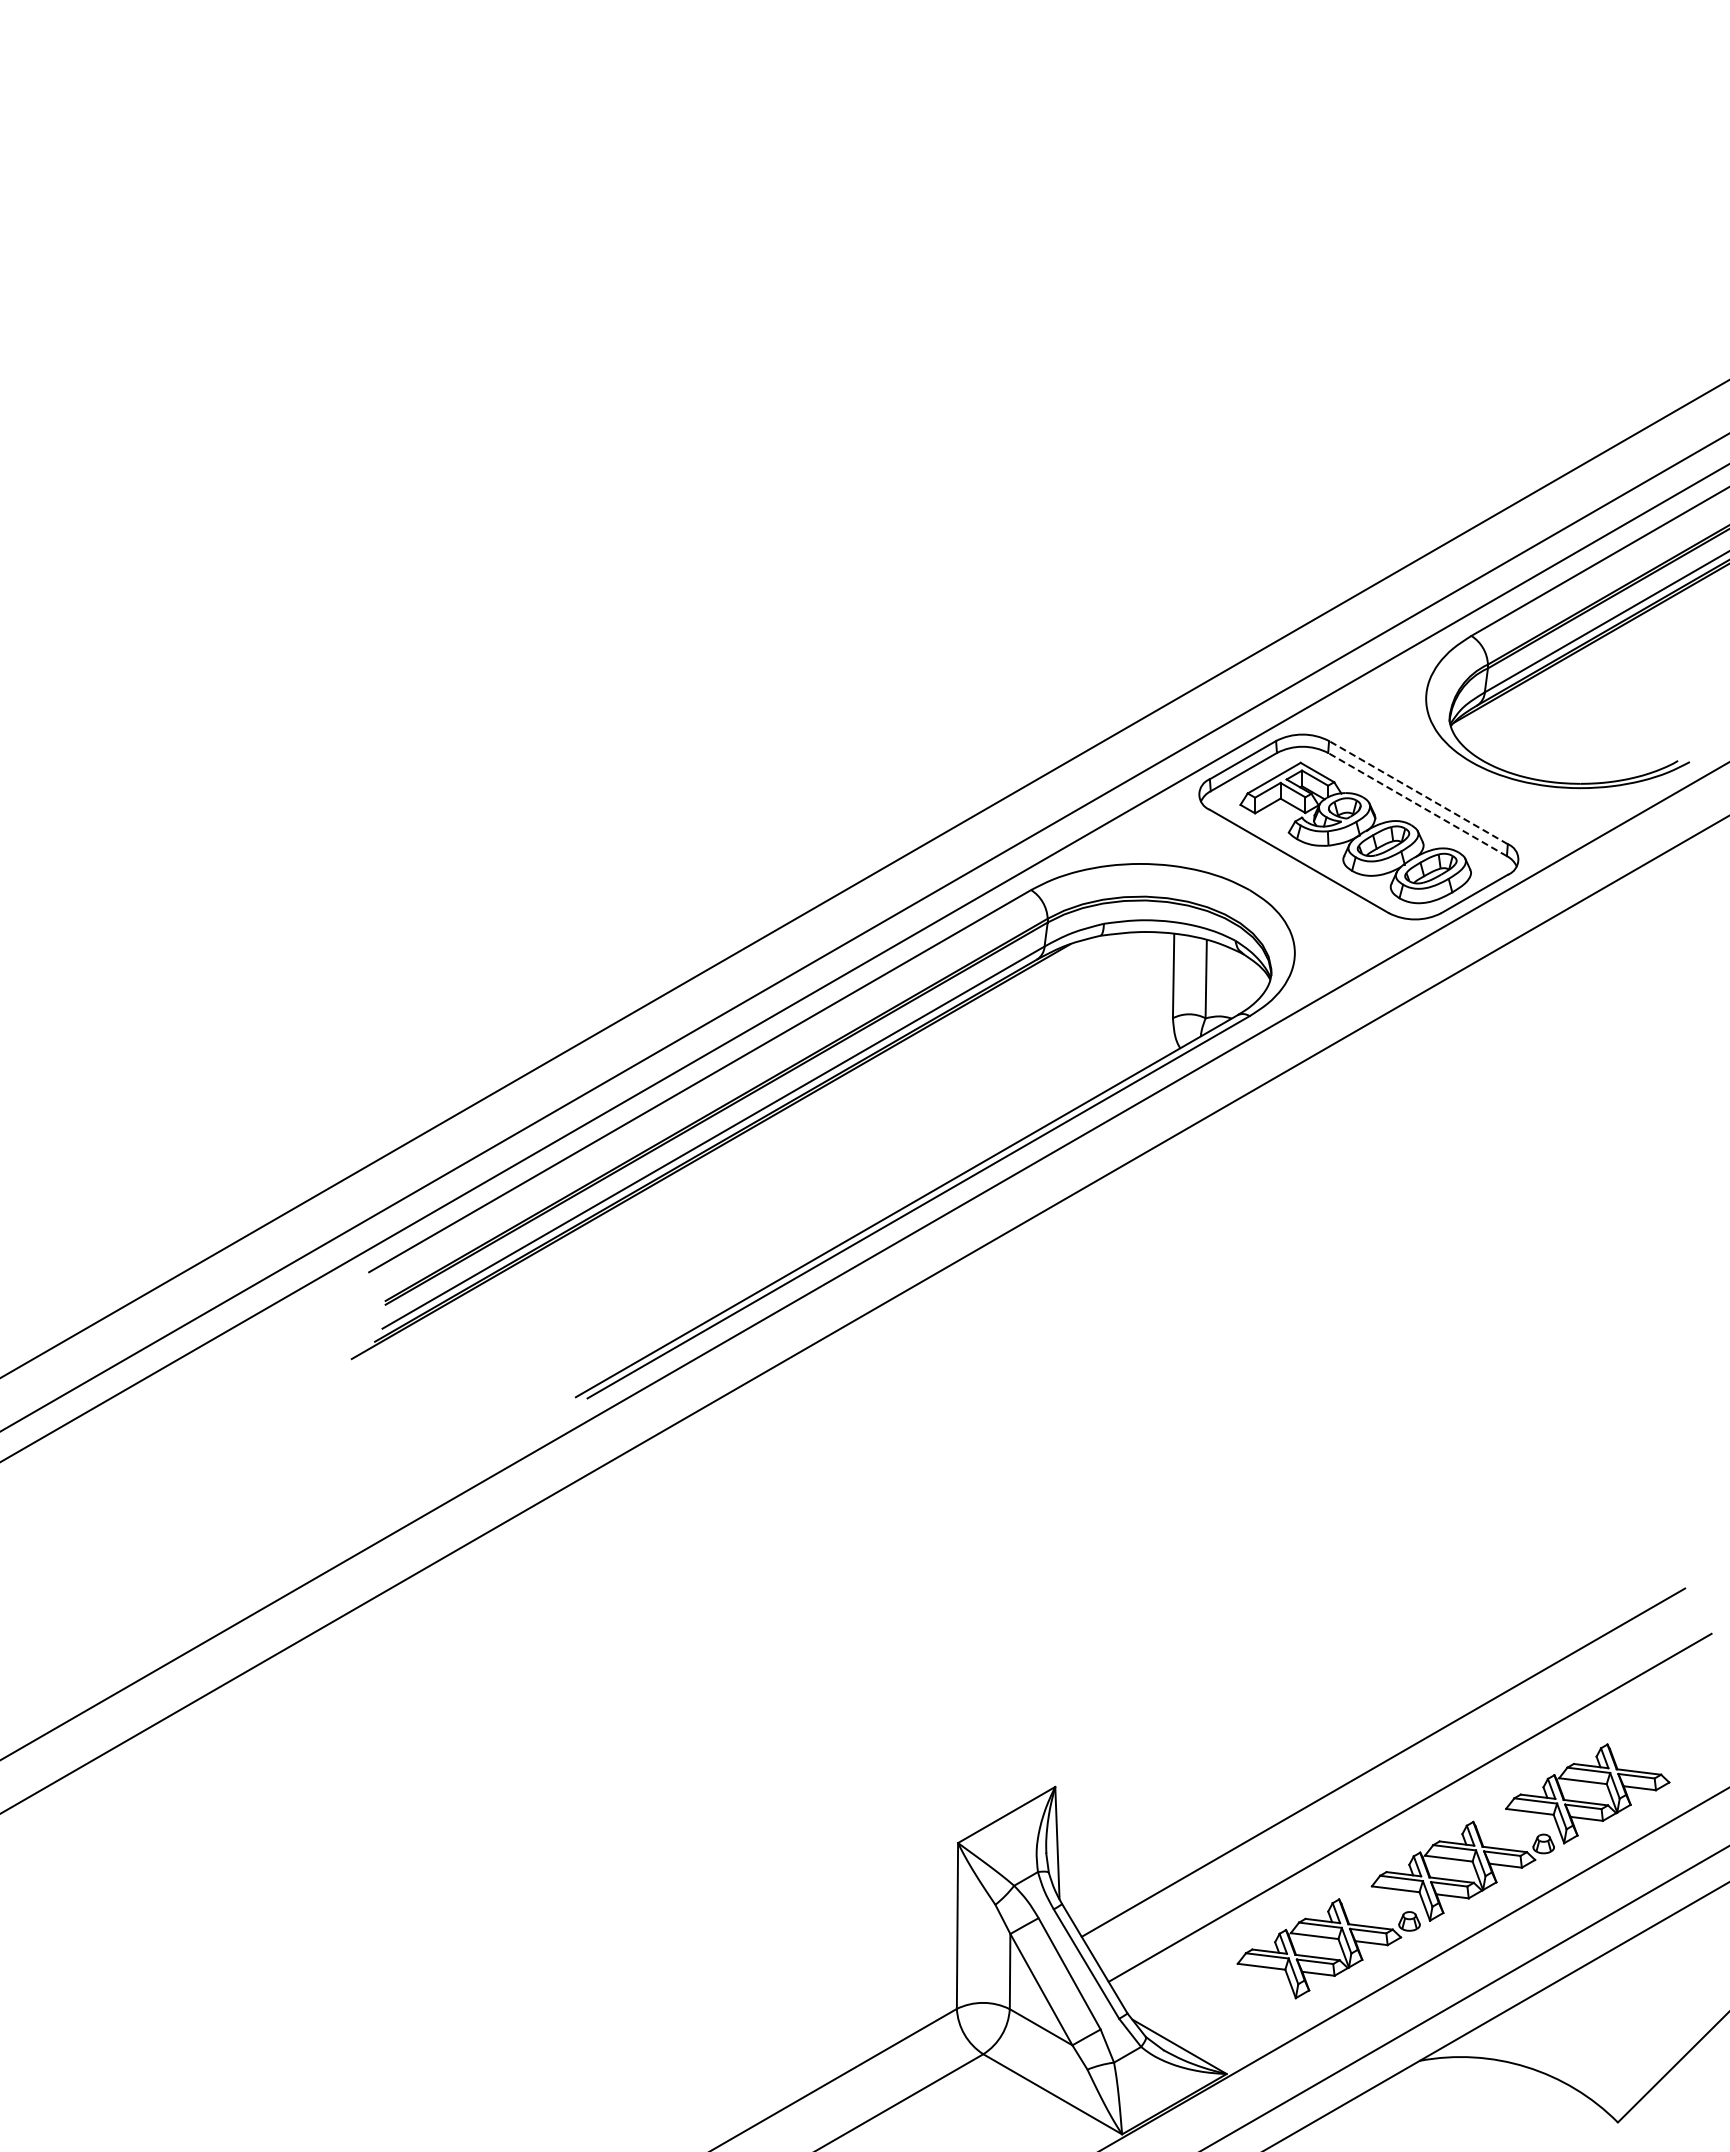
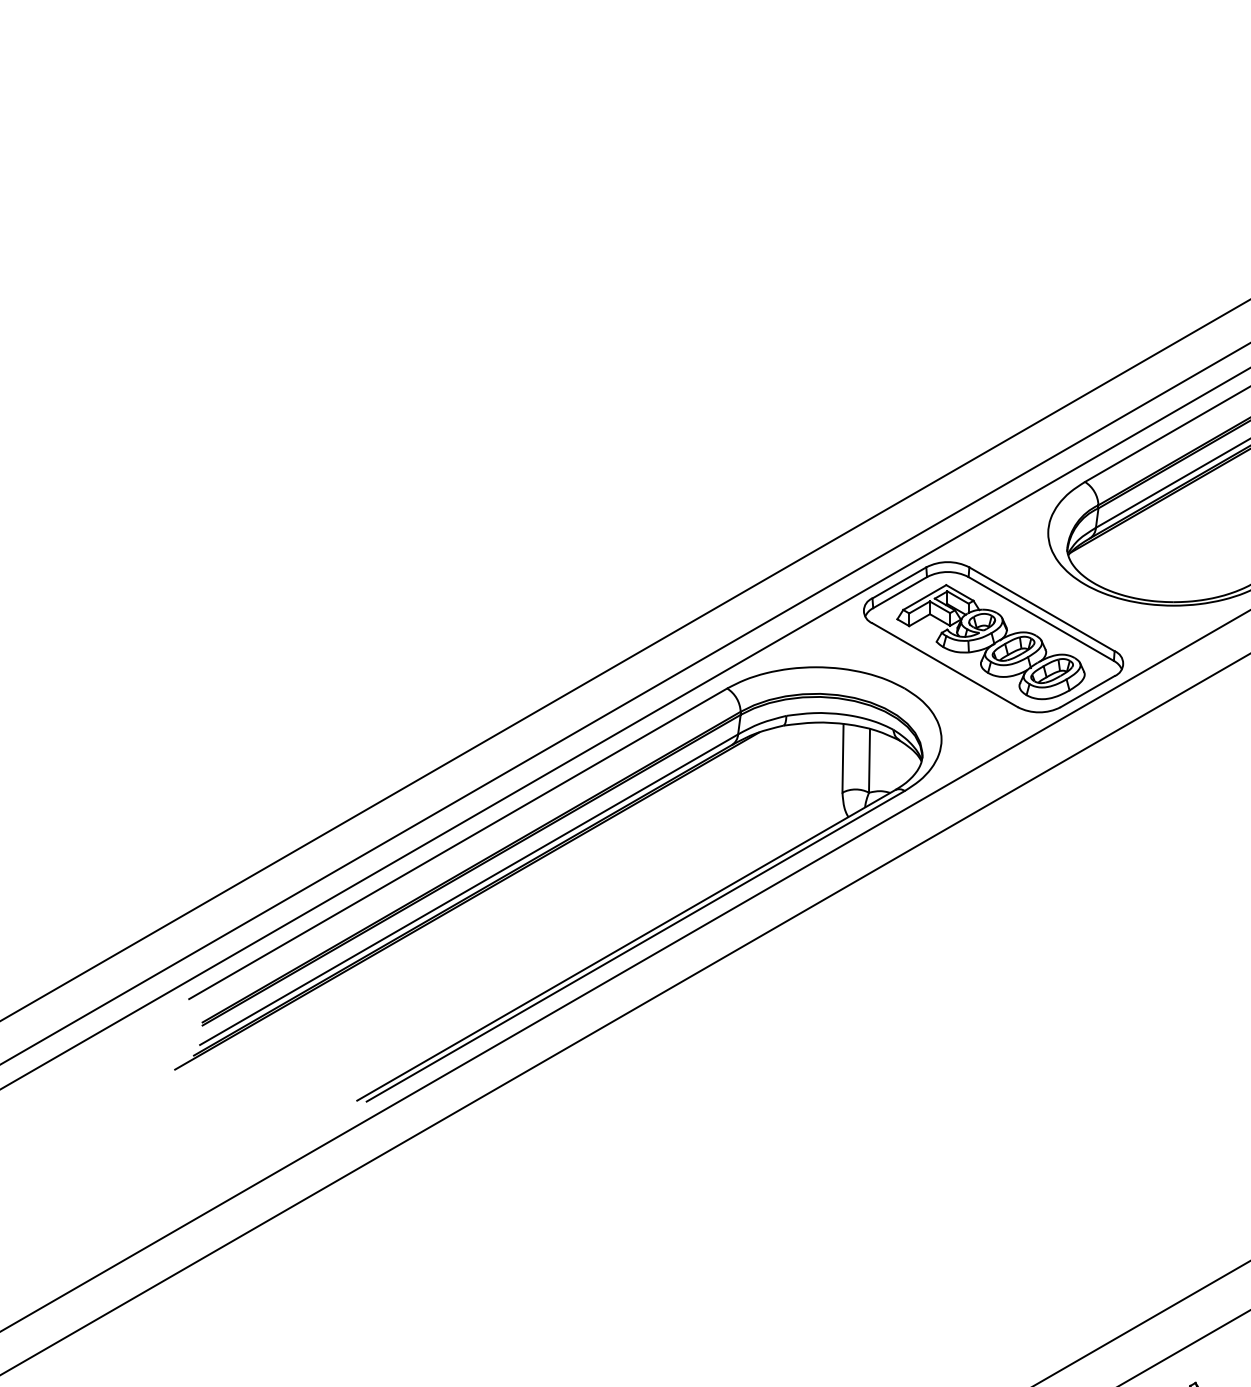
line: (1418, 792) -> (1042, 609), dashed -> solid
line: (1417, 804) -> (1041, 618), dashed -> solid

